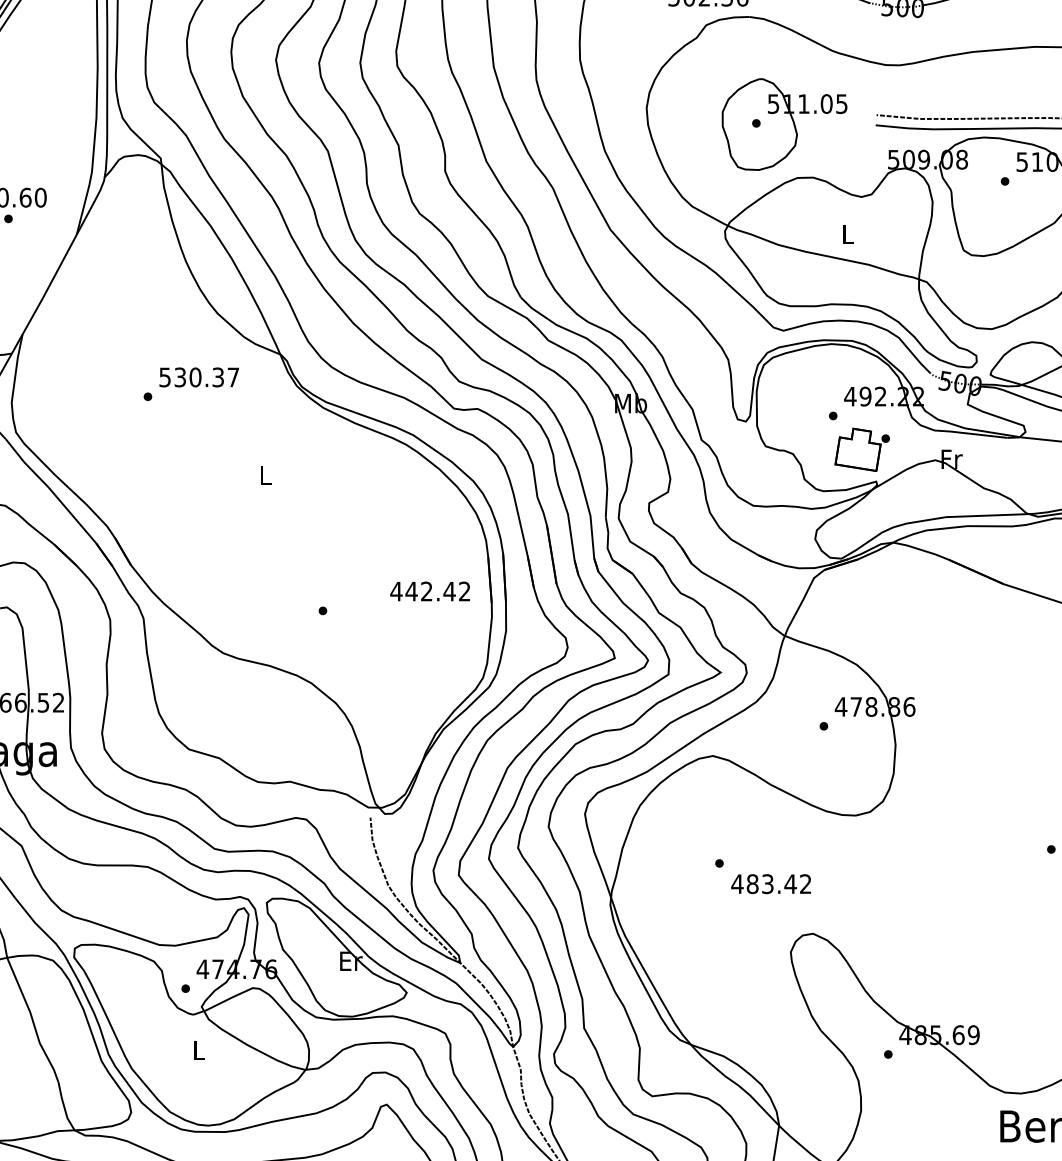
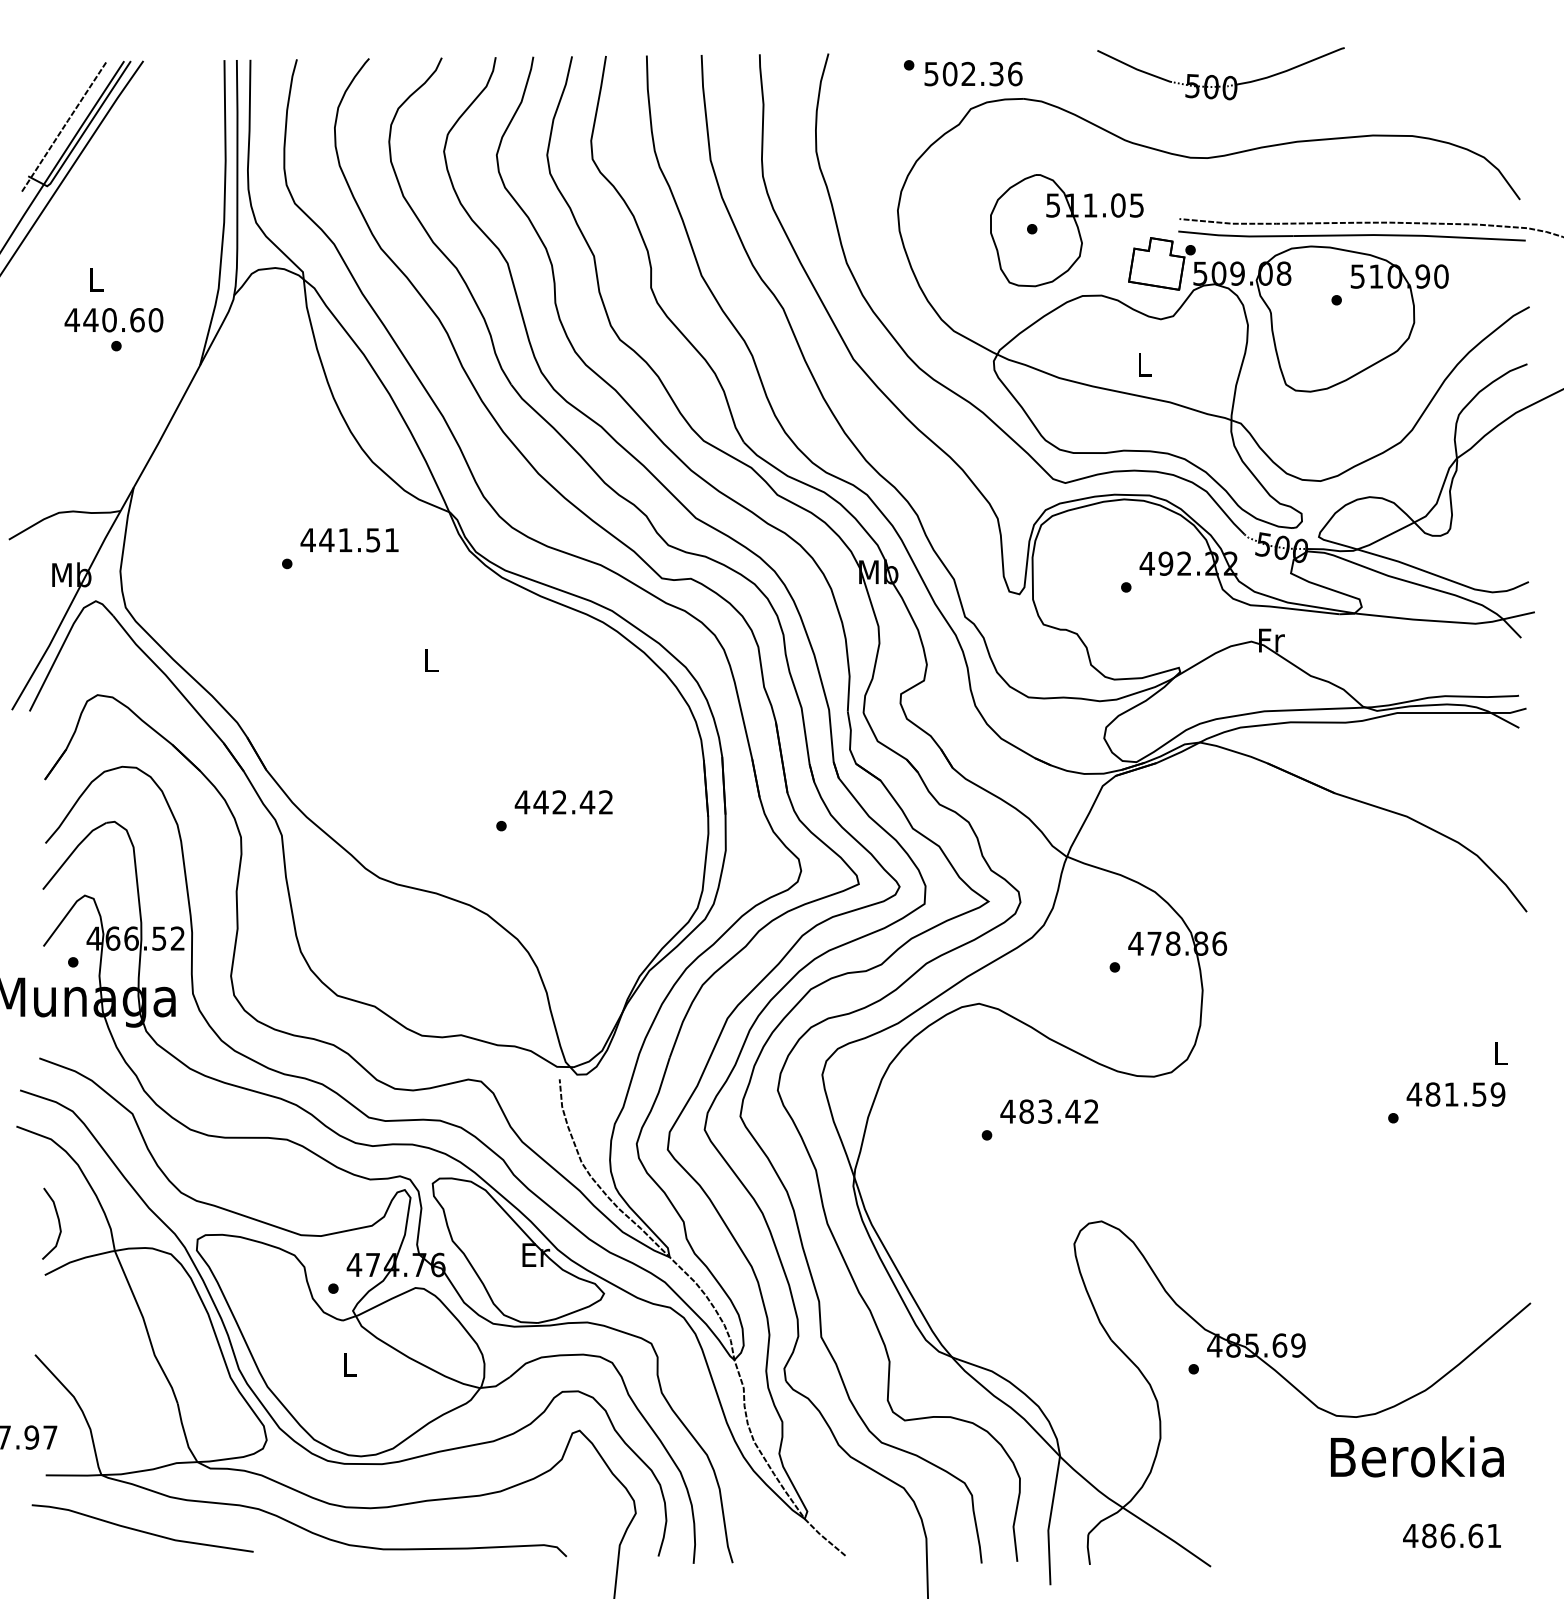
text: (198, 377) -> (349, 540), 530.37 -> 441.51
part: (861, 449) -> (1161, 263), moved
text: (429, 591) -> (563, 802), moved
text: (771, 884) -> (1049, 1111), moved

